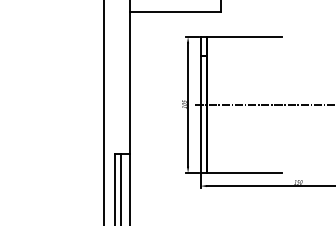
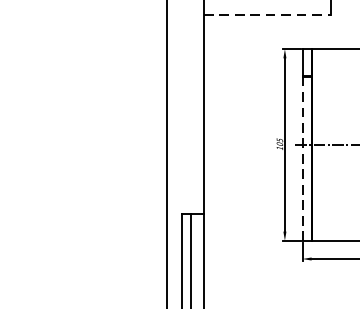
line: (176, 12) -> (268, 14), solid -> dashed
line: (200, 115) -> (302, 159), solid -> dashed

